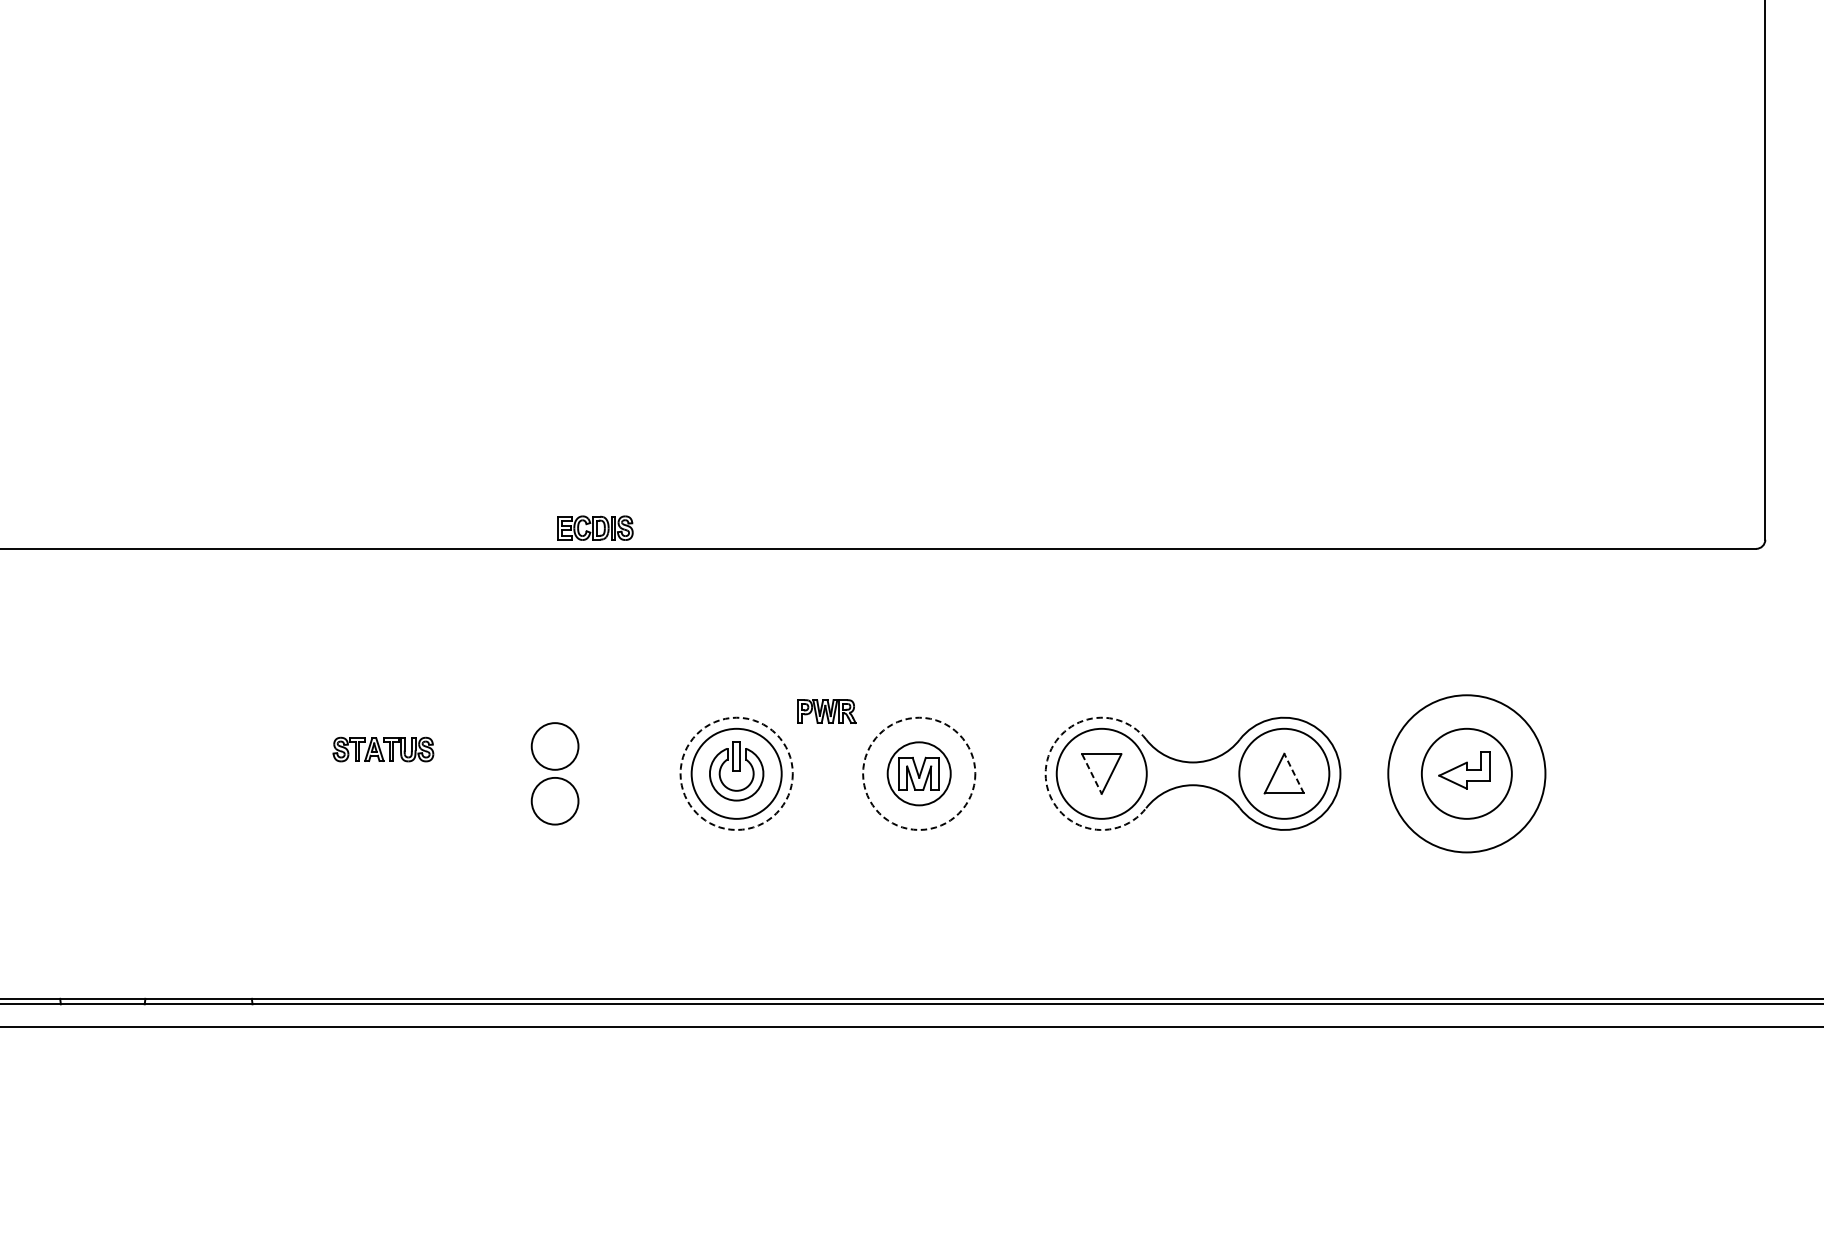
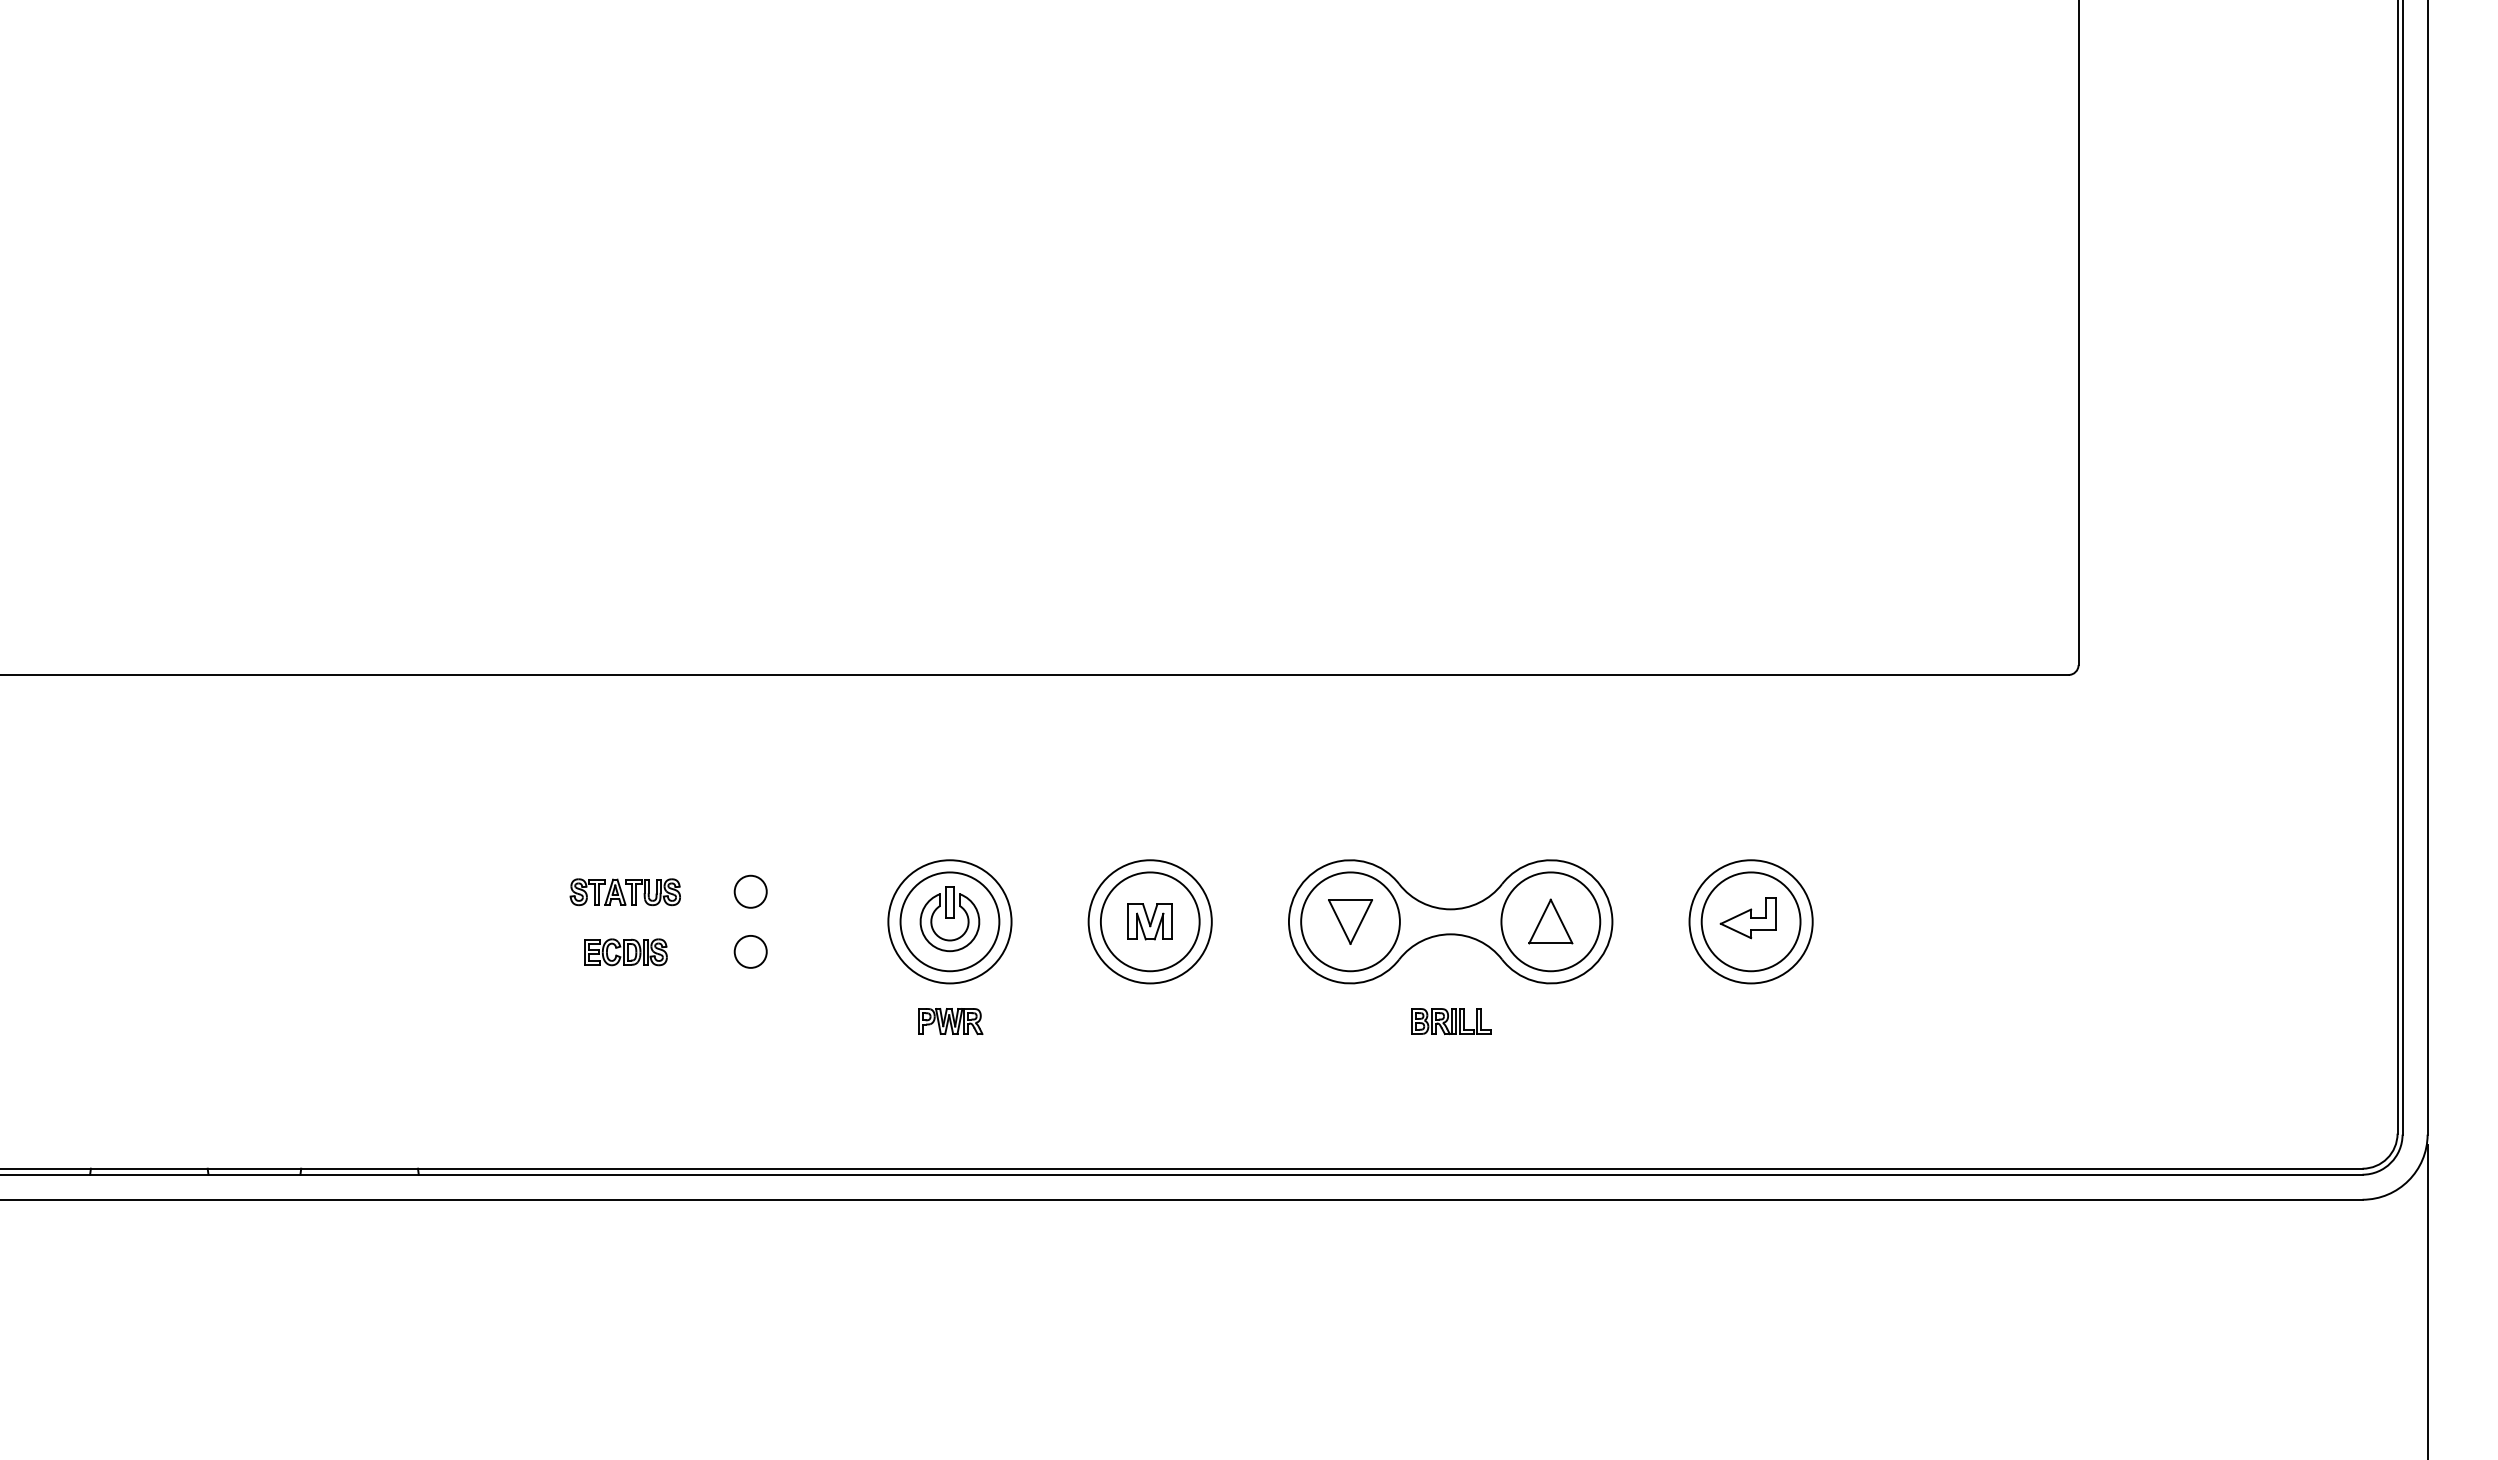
part: (594, 528) -> (625, 952), moved
part: (826, 711) -> (950, 1021), moved
circle: (554, 746) -> (750, 891), size x0.62
part: (382, 749) -> (624, 892), moved
circle: (736, 773) -> (949, 921), dashed -> solid
circle: (918, 773) -> (1149, 921), dashed -> solid
circle: (918, 773) -> (1149, 921), size x1.43
arc: (1045, 773) -> (1288, 921), dashed -> solid
line: (1294, 773) -> (1561, 921), dashed -> solid
circle: (1466, 773) -> (1750, 921), size x0.71
line: (1092, 774) -> (1340, 922), dashed -> solid
circle: (554, 800) -> (750, 951), size x0.62
part: (1193, 864) -> (1451, 1021), added

